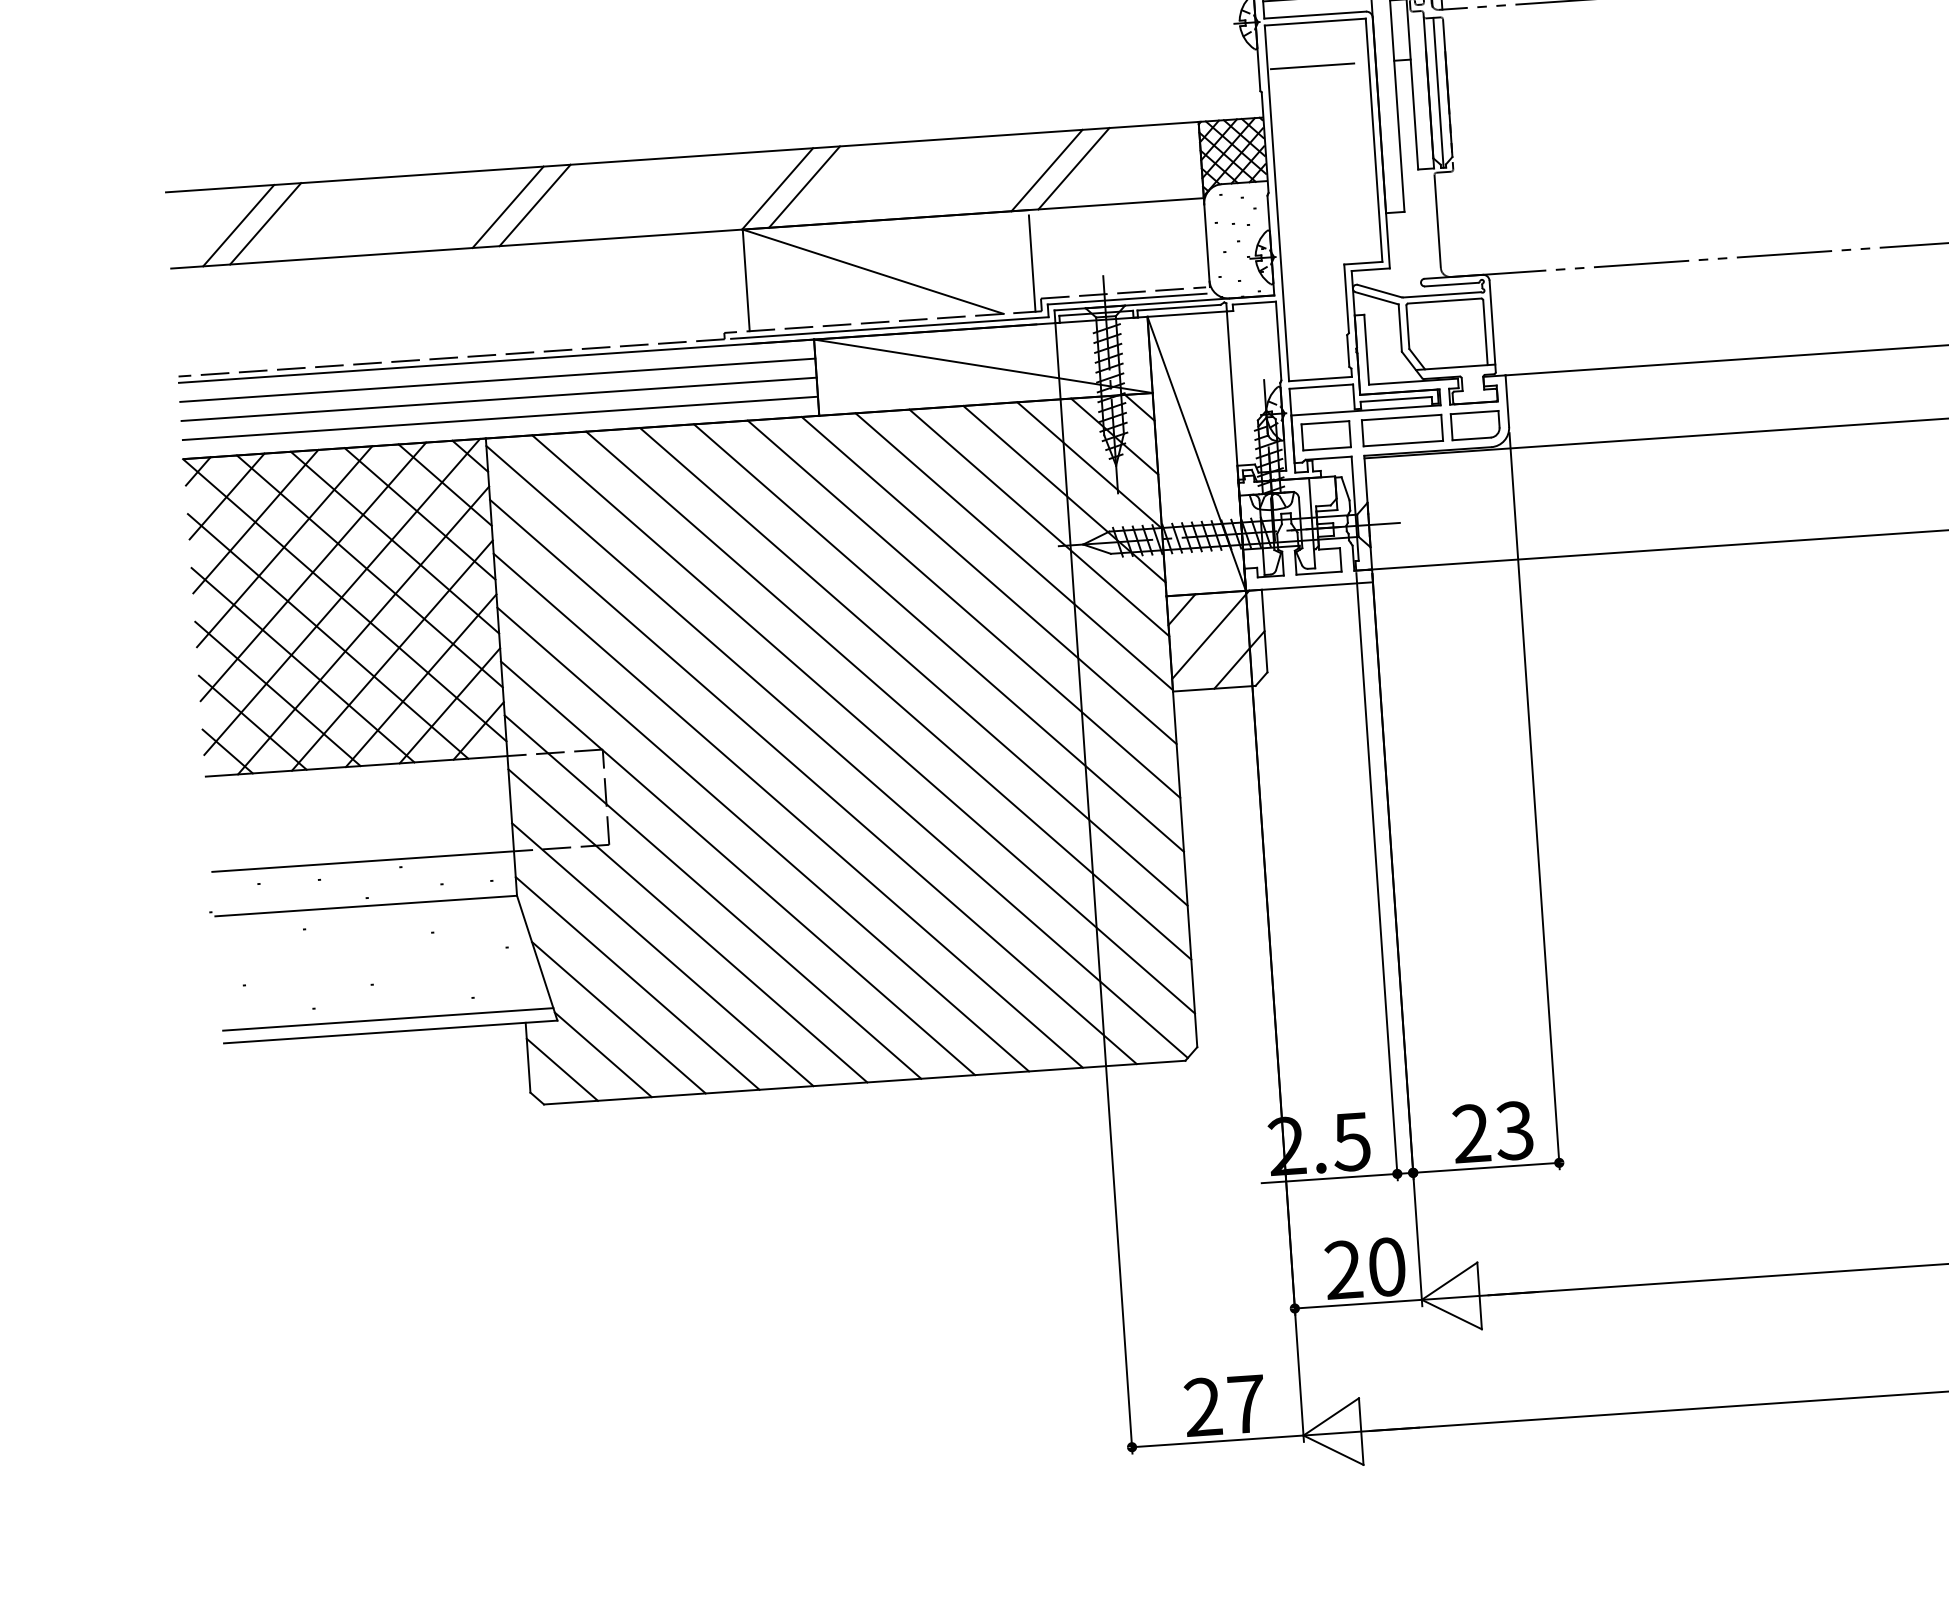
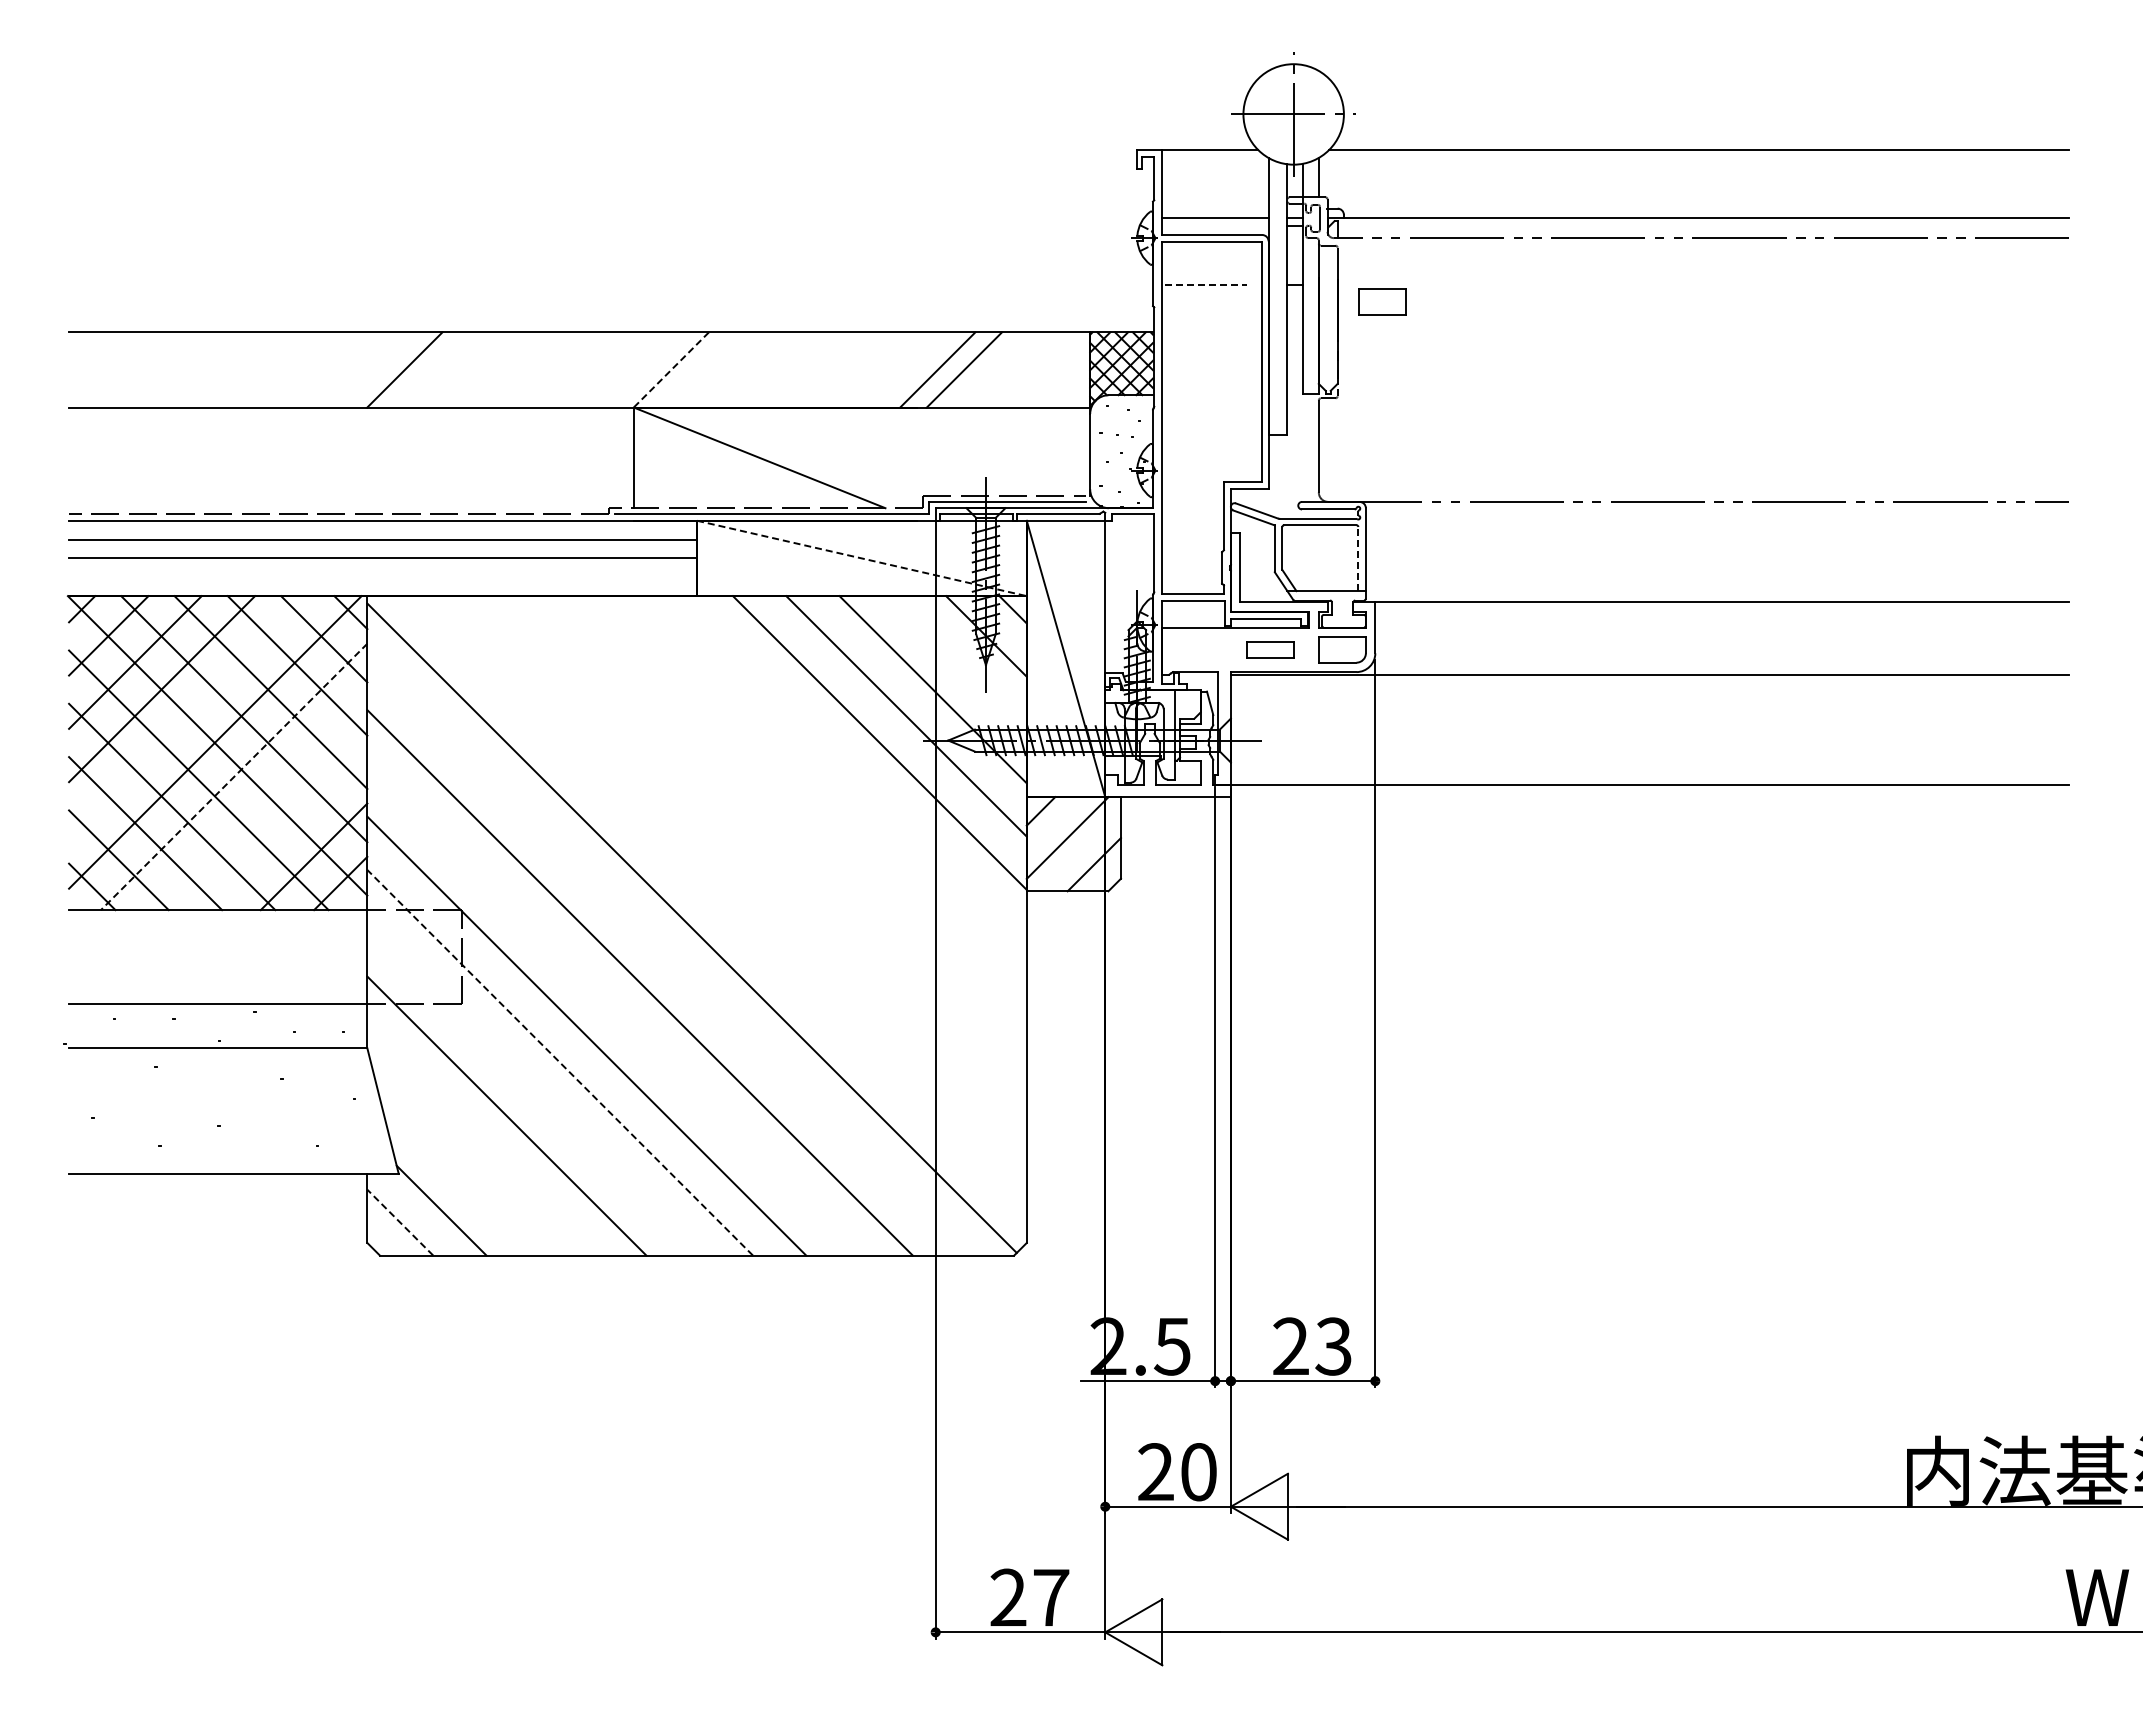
line: (1313, 66) -> (1206, 285), solid -> dashed
line: (1438, 92) -> (1328, 319), removed
line: (804, 186) -> (697, 369), removed
line: (776, 189) -> (670, 370), solid -> dashed
line: (535, 204) -> (431, 369), removed
line: (265, 223) -> (164, 369), removed
line: (238, 225) -> (138, 369), removed
line: (1031, 263) -> (916, 460), removed
line: (1485, 332) -> (1358, 558), solid -> dashed
line: (983, 366) -> (862, 558), solid -> dashed
line: (500, 418) -> (383, 577), removed
part: (1401, 430) -> (1269, 649), size x0.6
part: (1325, 435) -> (1382, 301), moved
line: (1089, 465) -> (959, 663), removed
line: (313, 571) -> (188, 715), removed
line: (988, 580) -> (852, 769), removed
line: (963, 609) -> (826, 796), removed
line: (362, 631) -> (233, 777), solid -> dashed
line: (938, 637) -> (799, 822), removed
line: (392, 655) -> (260, 803), removed
line: (913, 666) -> (772, 849), removed
line: (421, 681) -> (287, 830), removed
line: (888, 695) -> (746, 876), removed
line: (863, 724) -> (719, 902), removed
line: (813, 781) -> (666, 955), removed
line: (763, 839) -> (613, 1009), removed
line: (713, 896) -> (560, 1062), solid -> dashed
line: (687, 925) -> (533, 1089), removed
line: (637, 983) -> (480, 1142), removed
line: (617, 1017) -> (458, 1174), removed
line: (388, 1019) -> (232, 1161), removed
line: (562, 1069) -> (400, 1222), solid -> dashed

